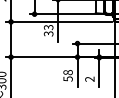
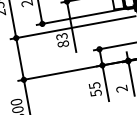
text: (48, 33) -> (63, 43), 33 -> 83
text: (67, 72) -> (93, 85), 58 -> 55

